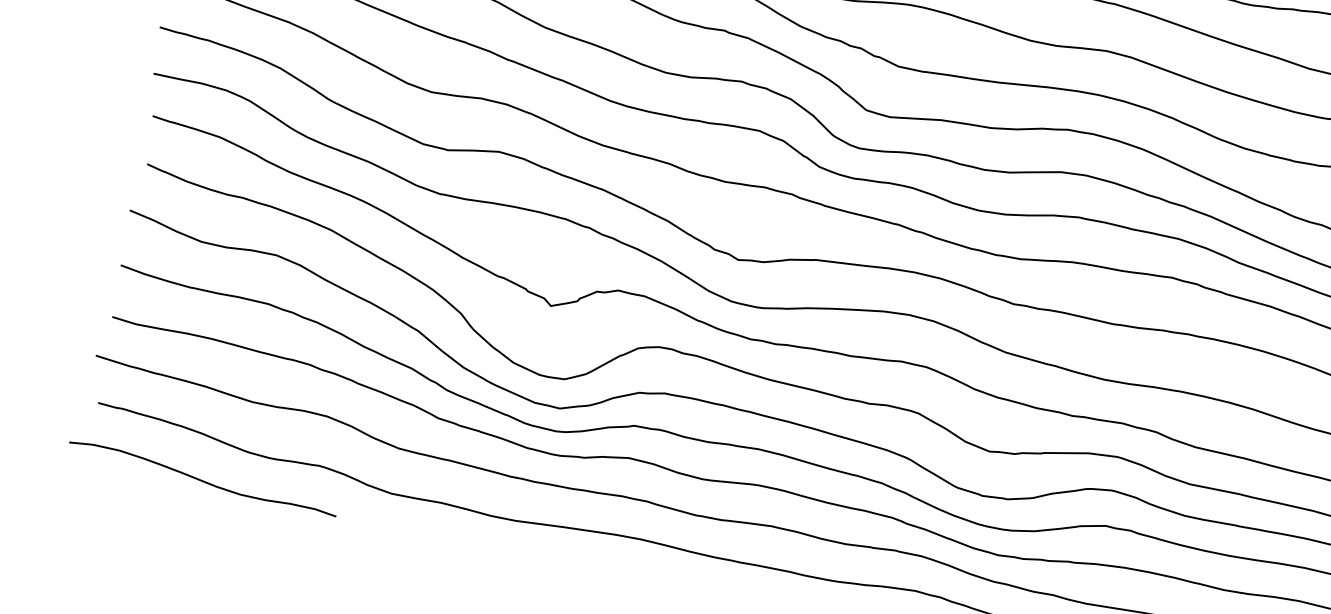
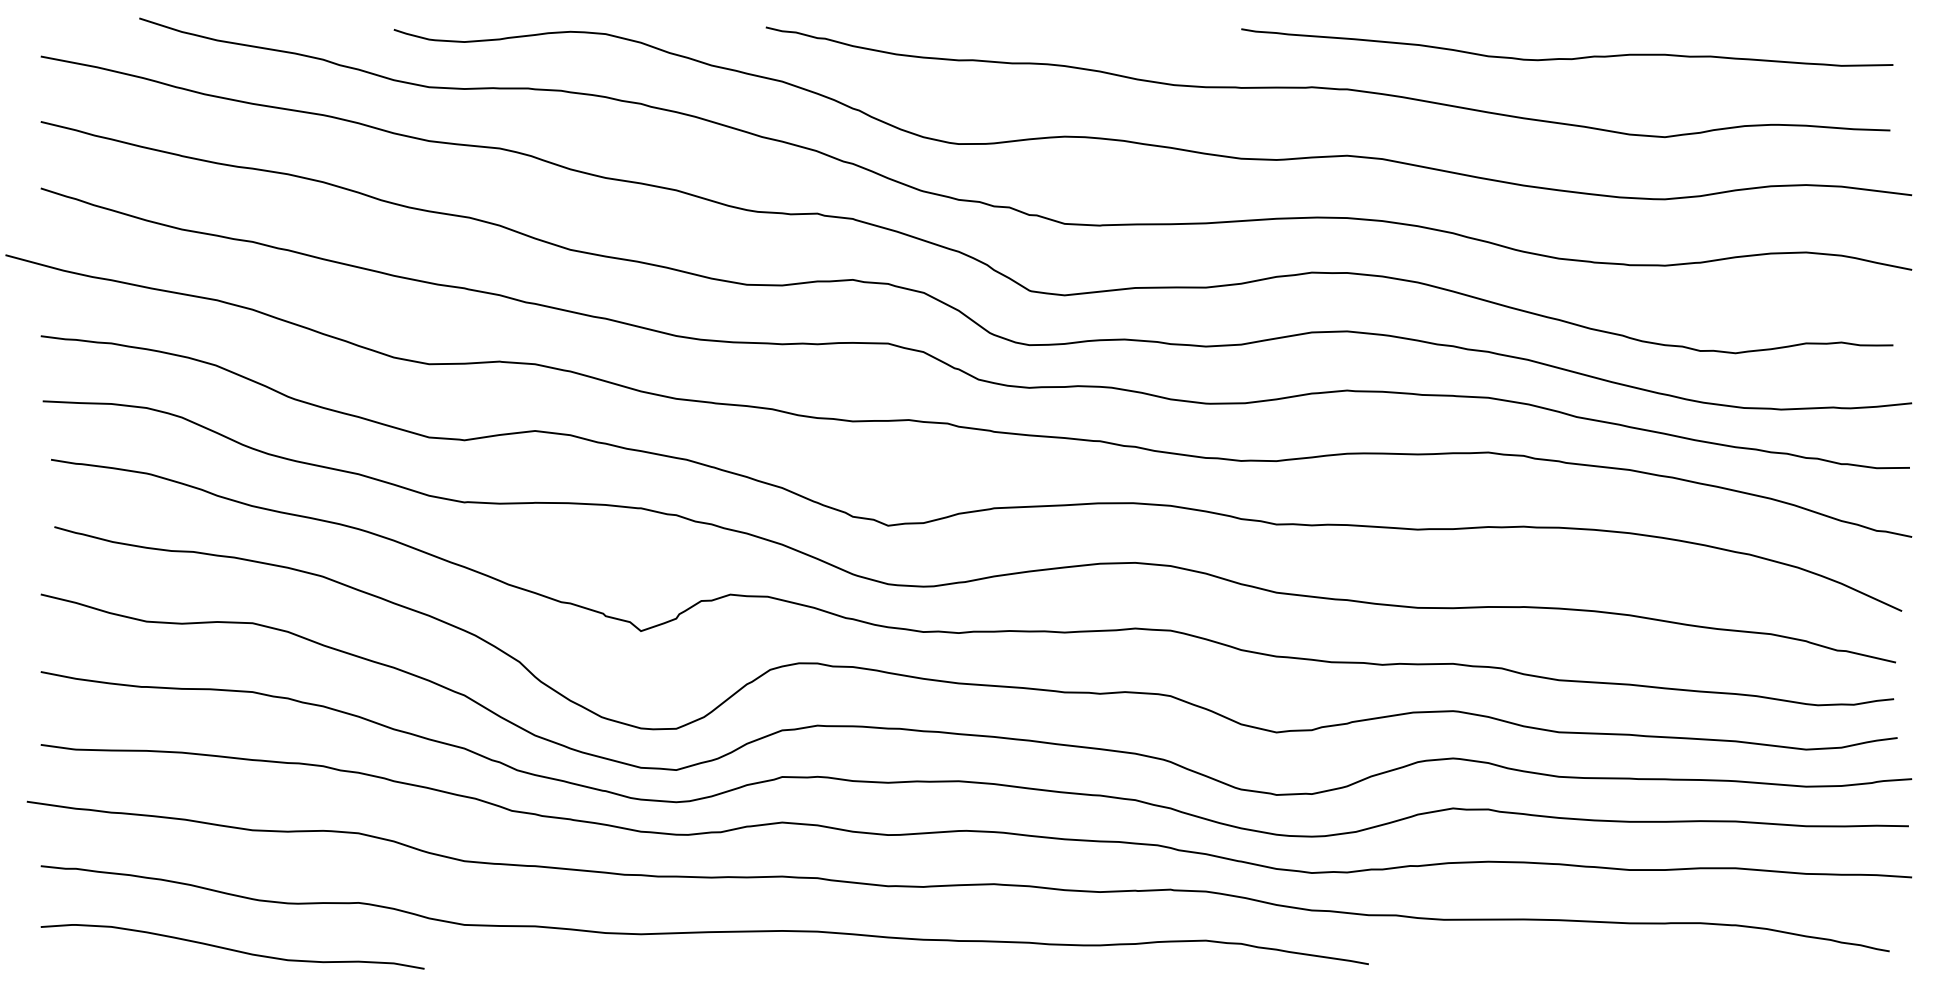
curve: (201, 479) -> (230, 948), moved

